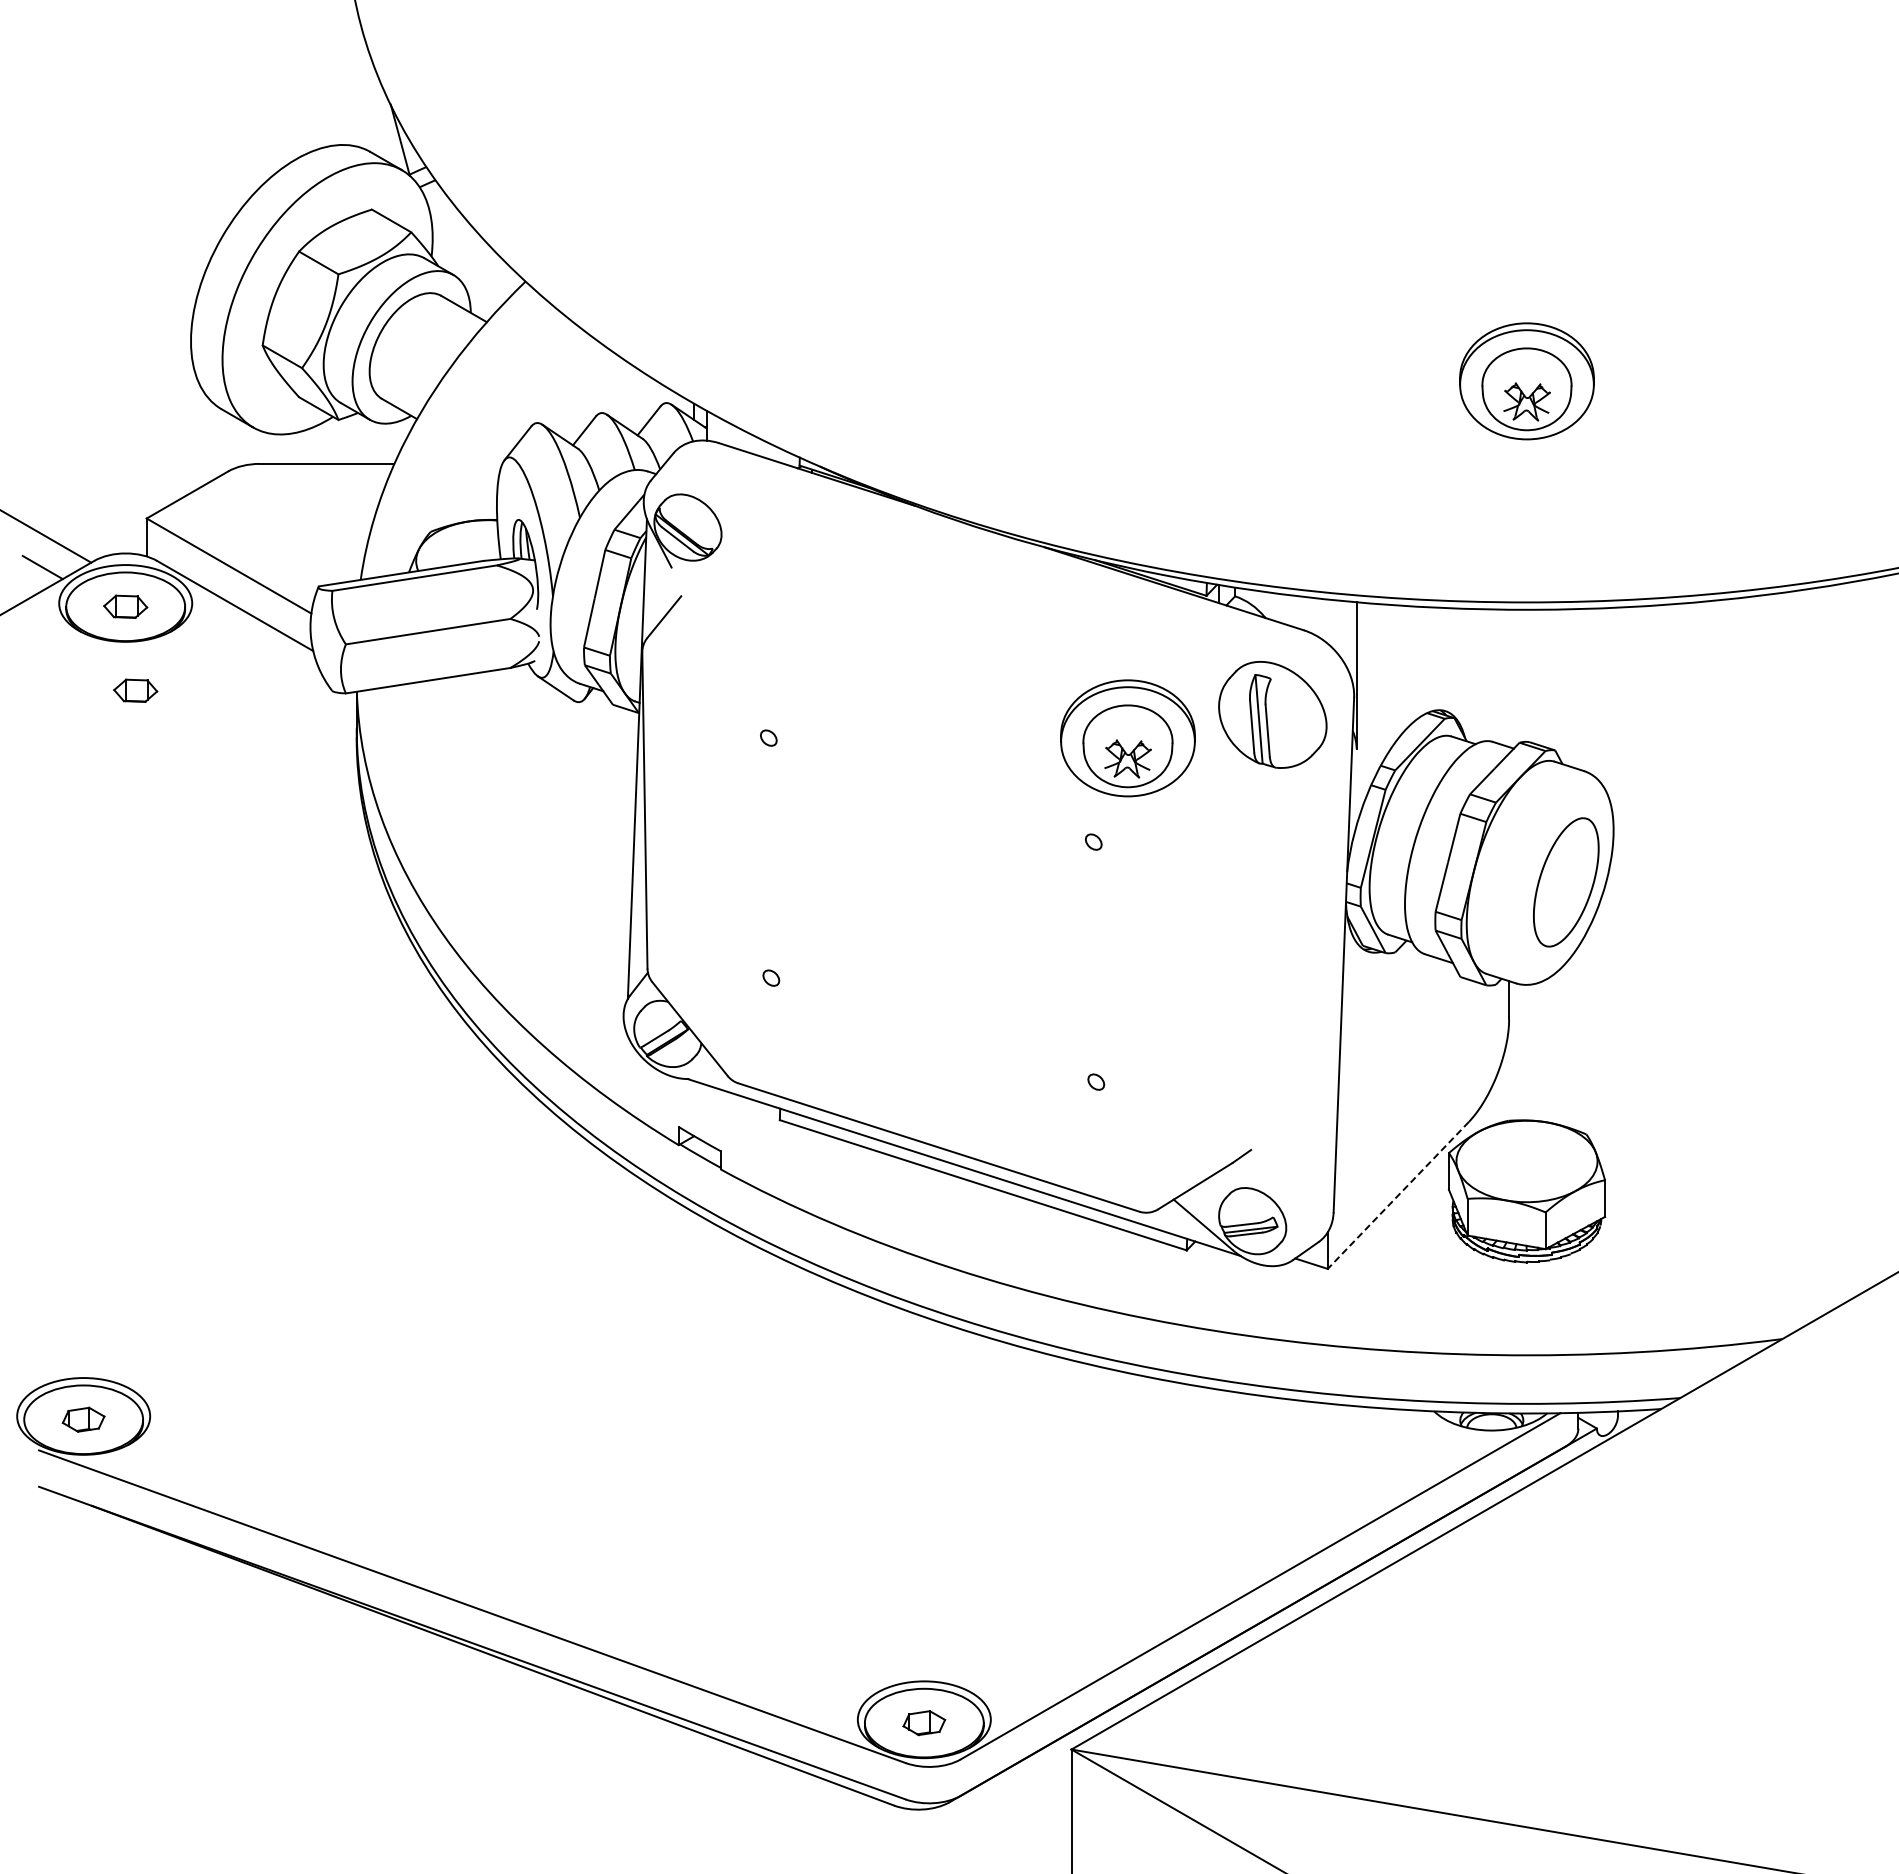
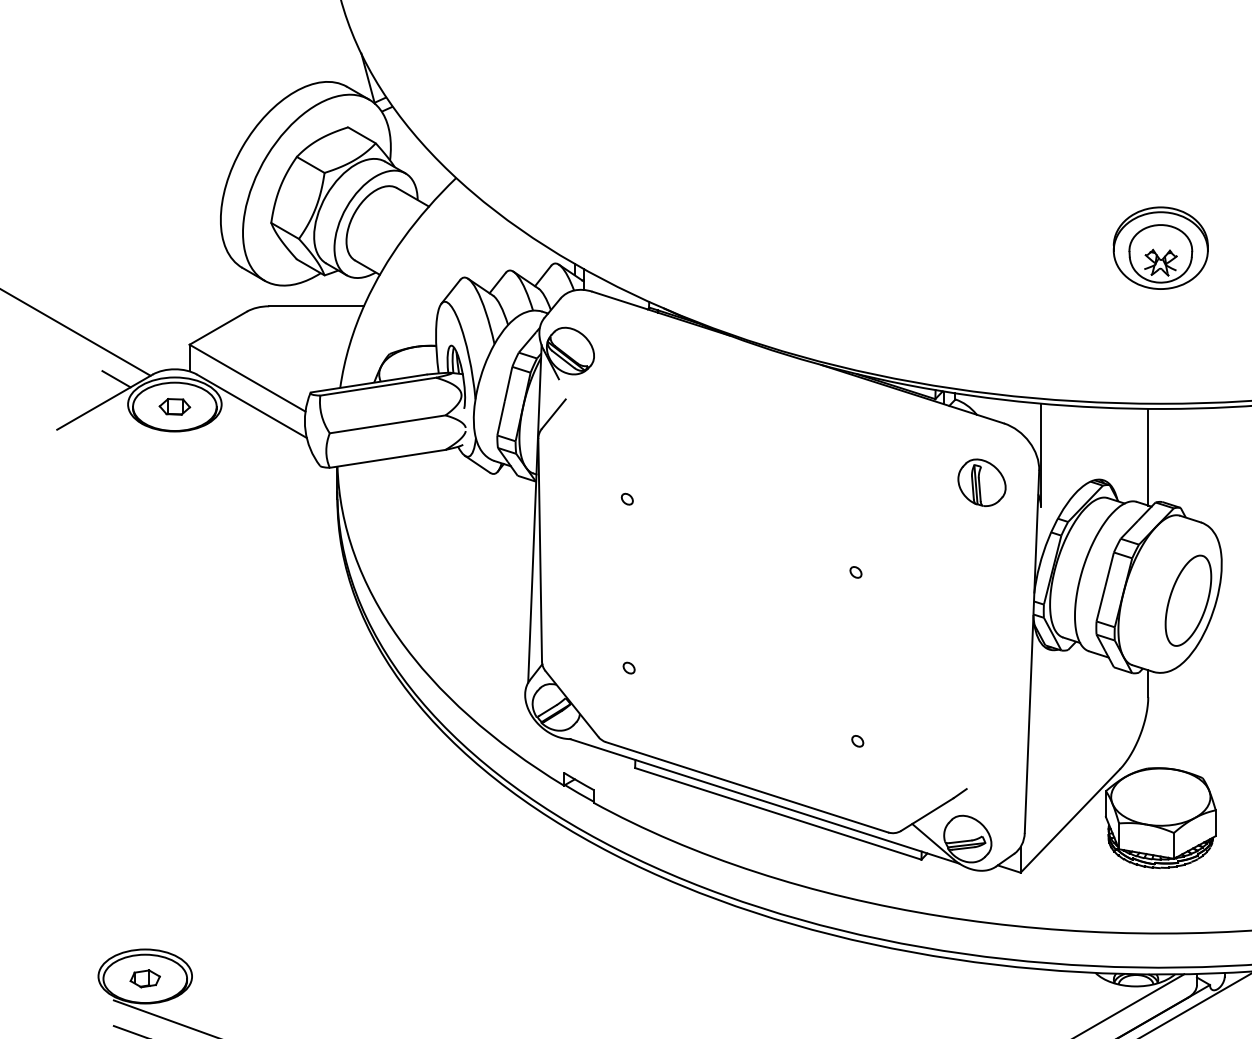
line: (1509, 678) -> (1148, 457), added
part: (135, 690) -> (181, 465), removed
part: (1272, 714) -> (981, 482), size x0.62
part: (1127, 738) -> (879, 499), removed
line: (1398, 1195) -> (1070, 821), dashed -> solid

